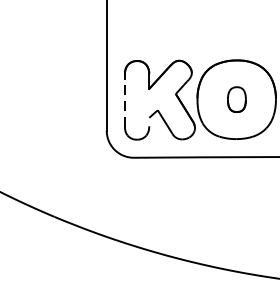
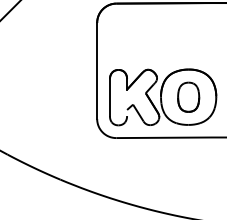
part: (236, 98) -> (188, 96), size x1.67
line: (125, 100) -> (110, 97), dashed -> solid

